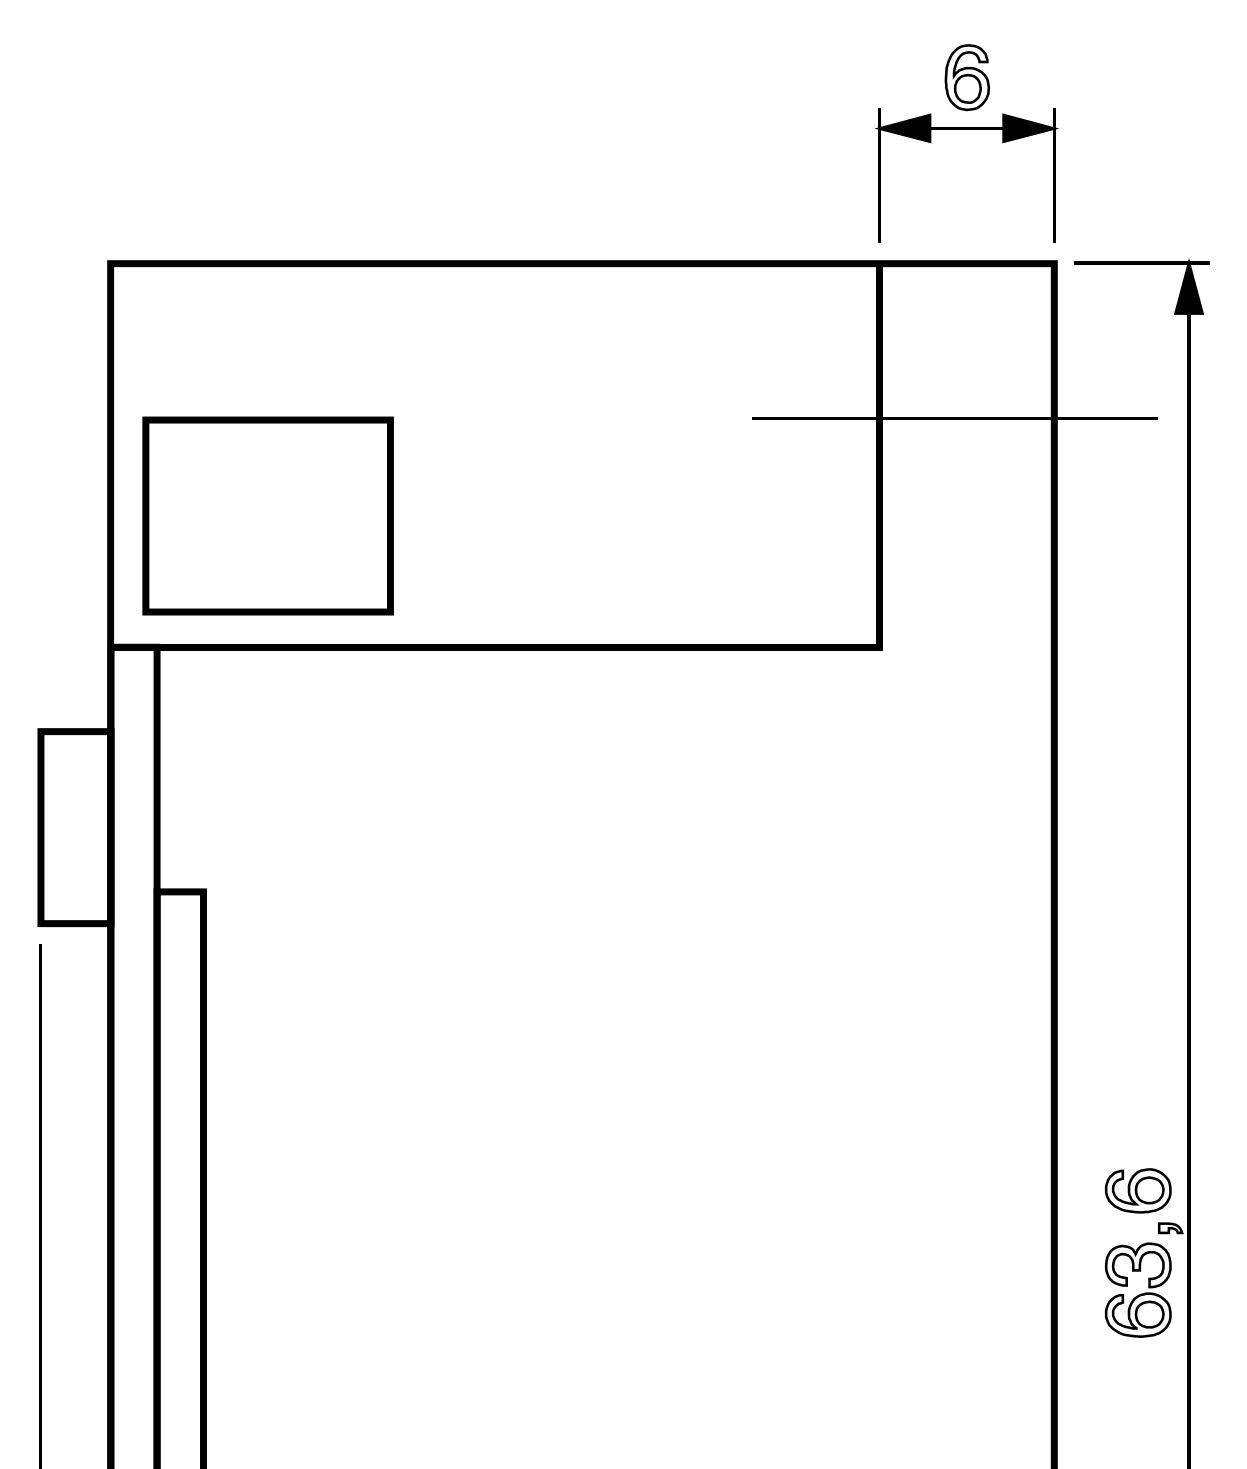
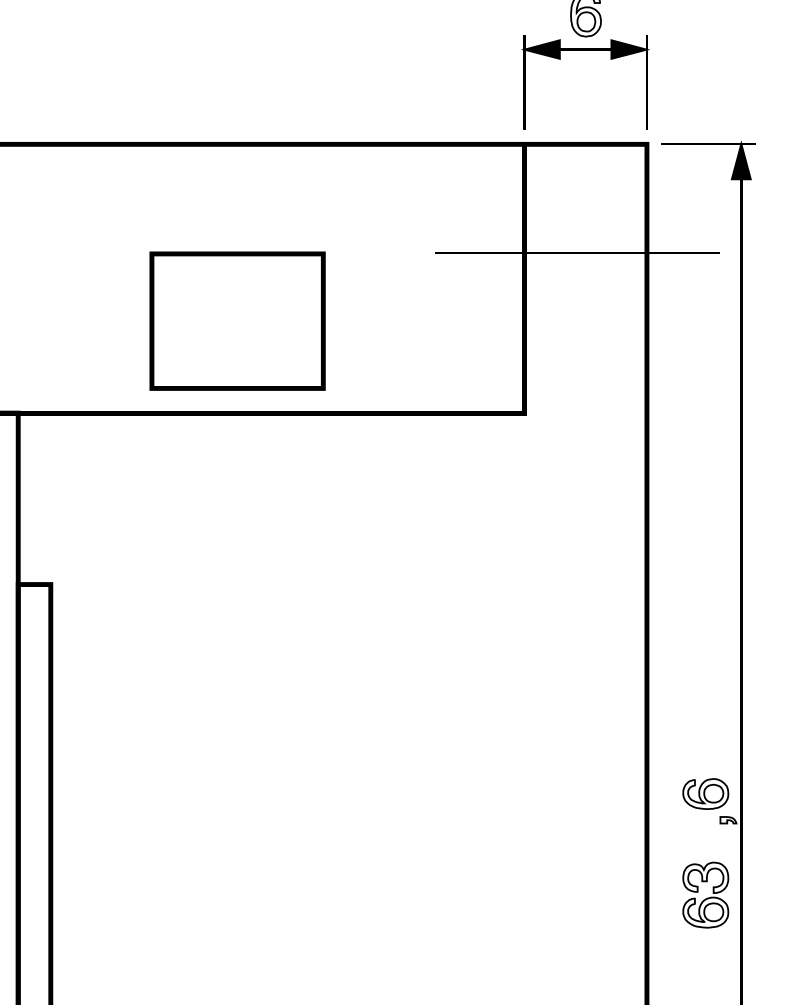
part: (267, 515) -> (237, 320), moved
part: (1138, 1289) -> (705, 894), moved

